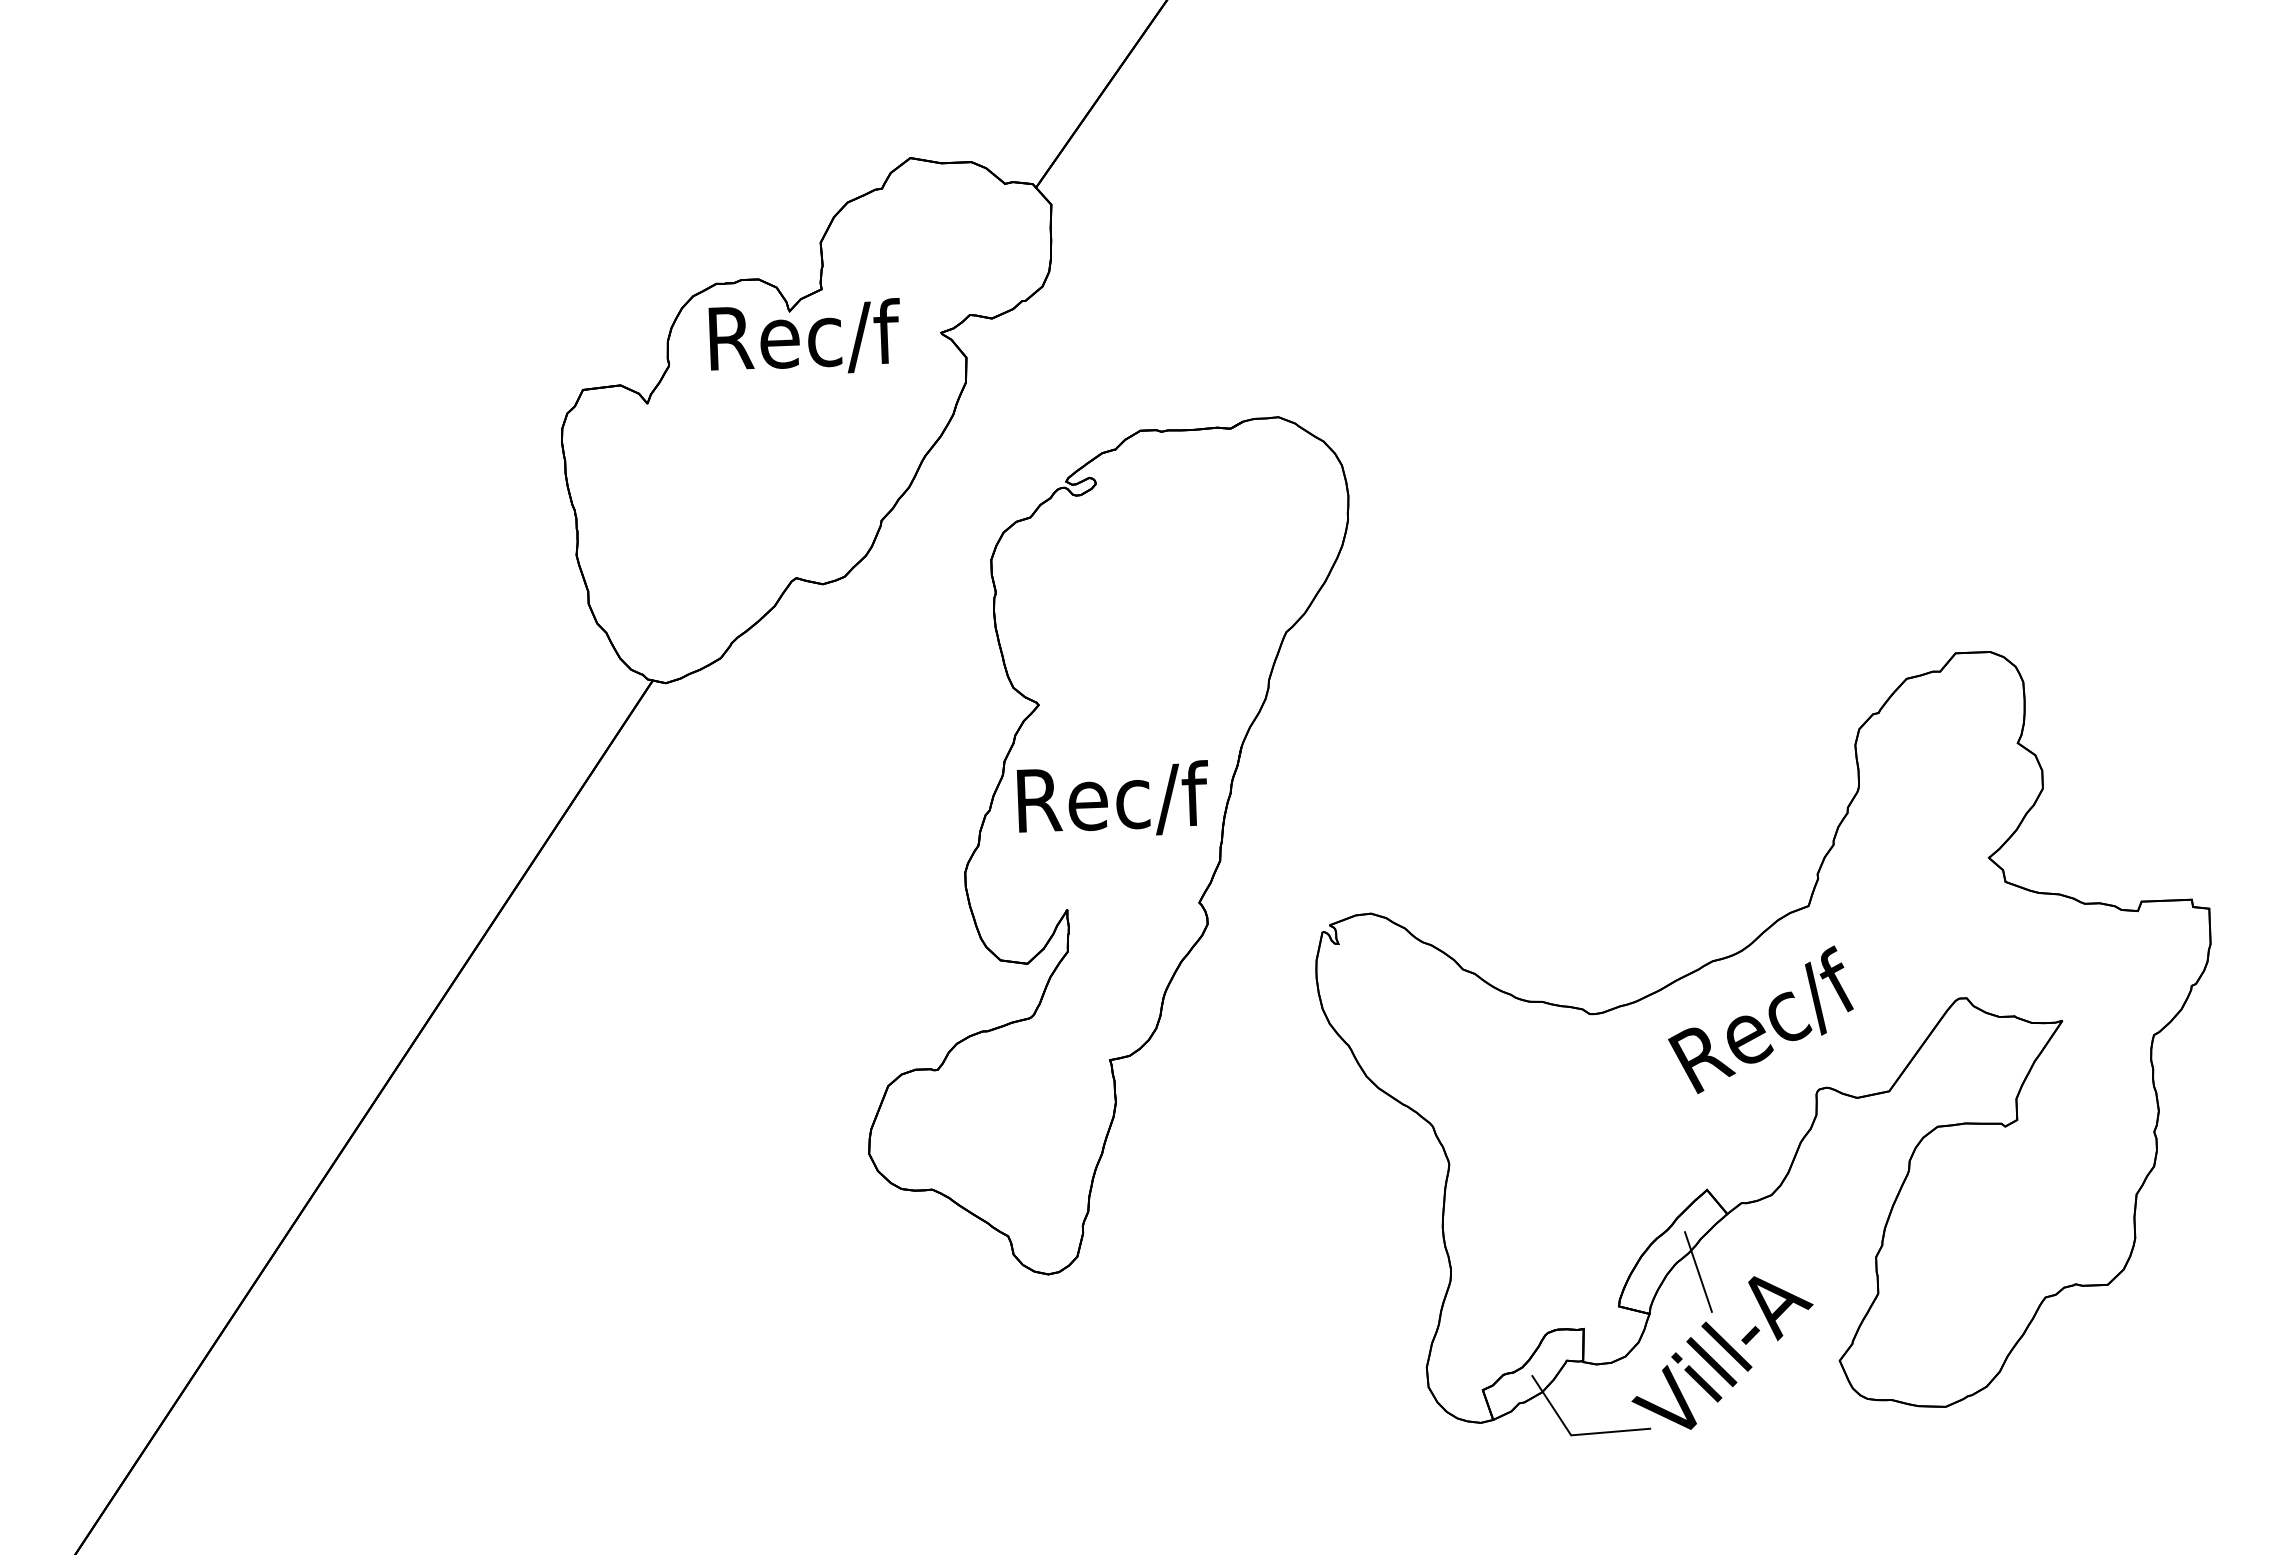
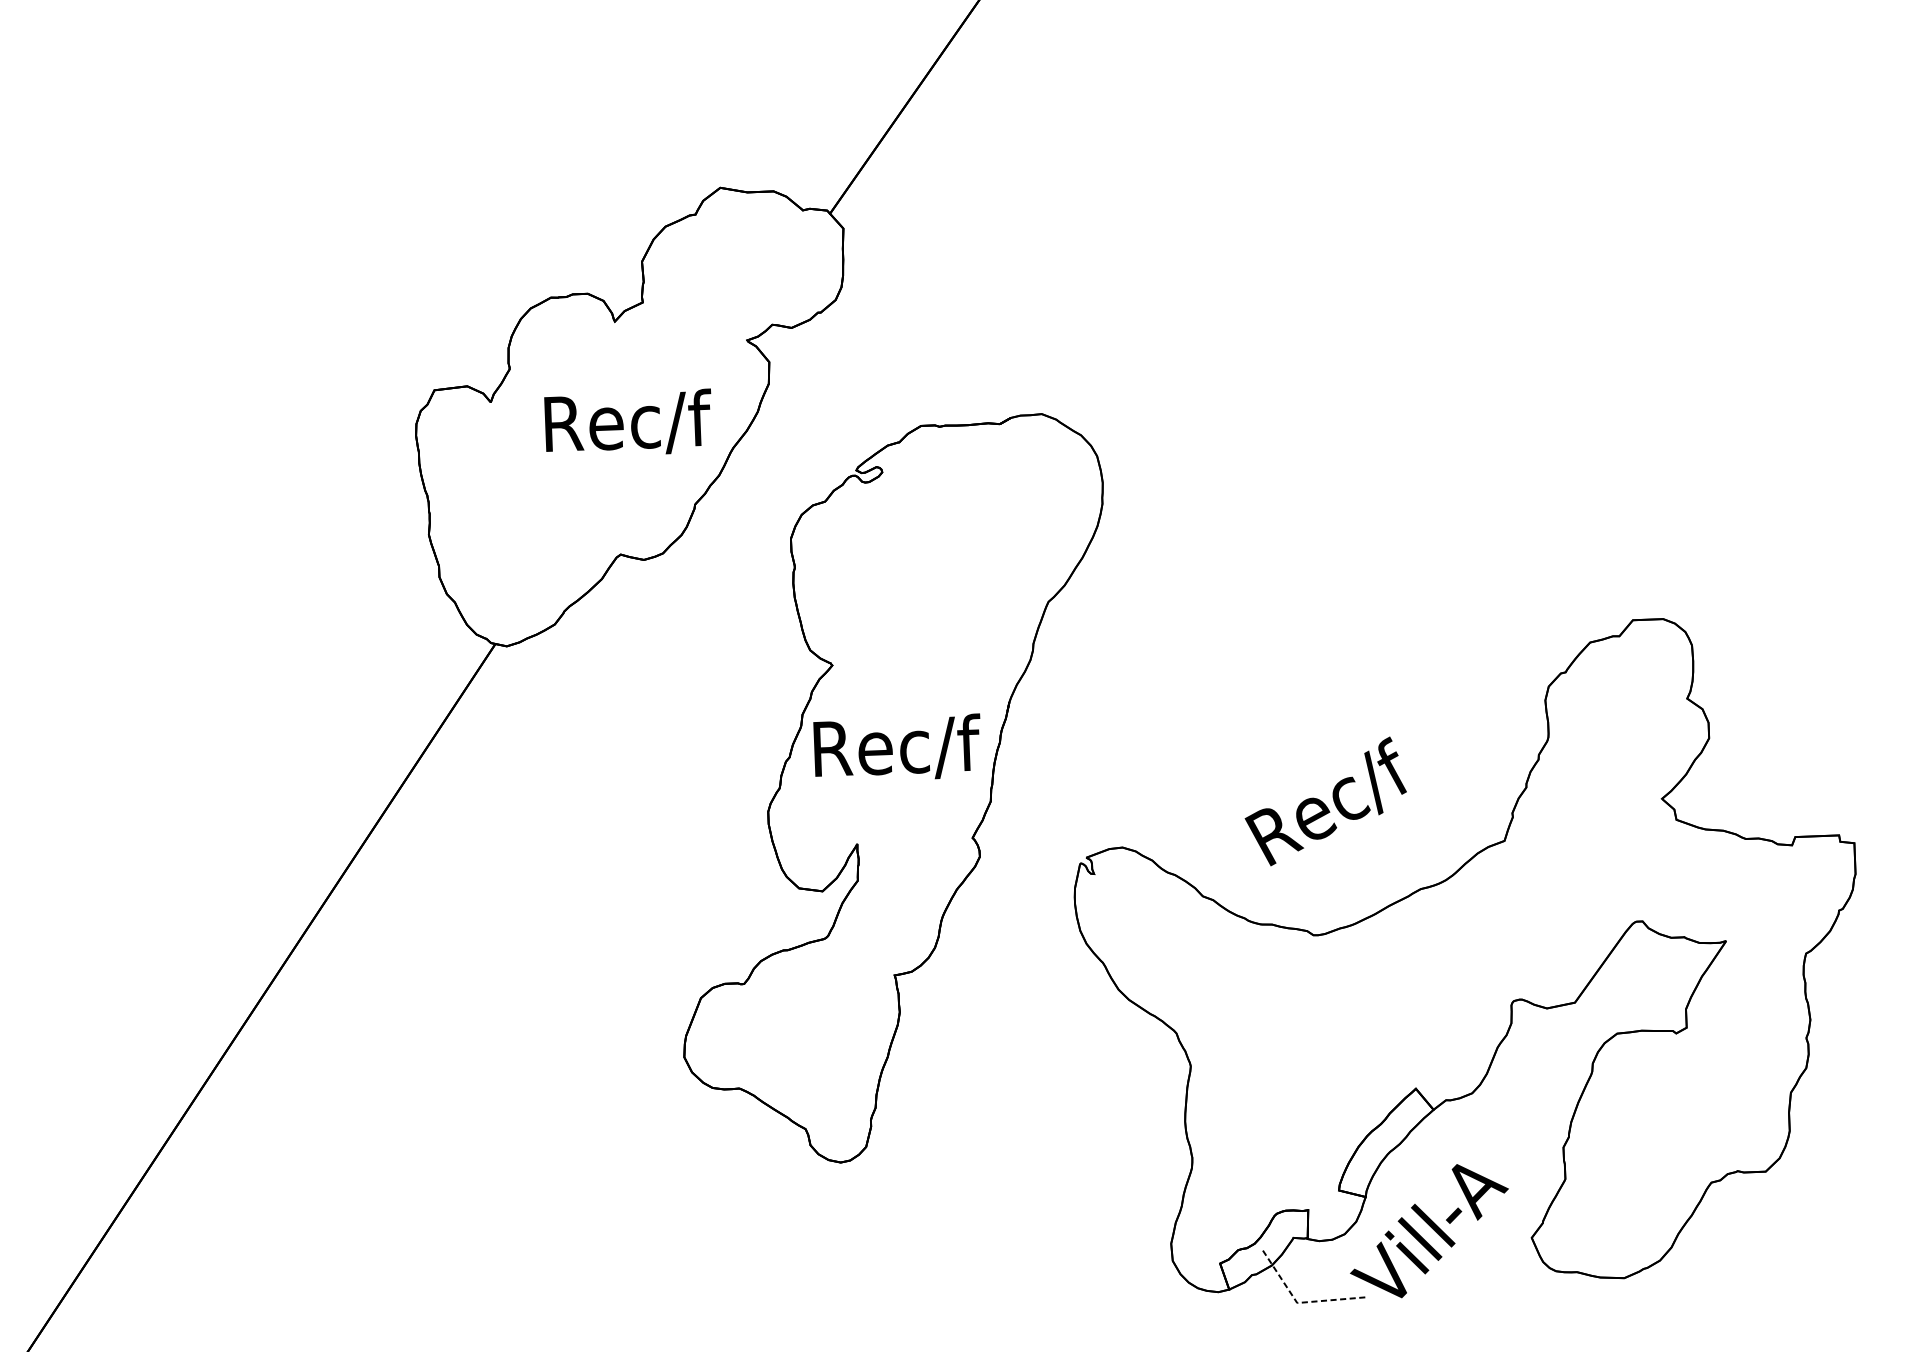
text: (803, 335) -> (627, 421), moved
text: (1760, 1019) -> (1325, 801), moved
line: (1698, 1271) -> (1408, 1159), removed
line: (1575, 1435) -> (1301, 1303), solid -> dashed

